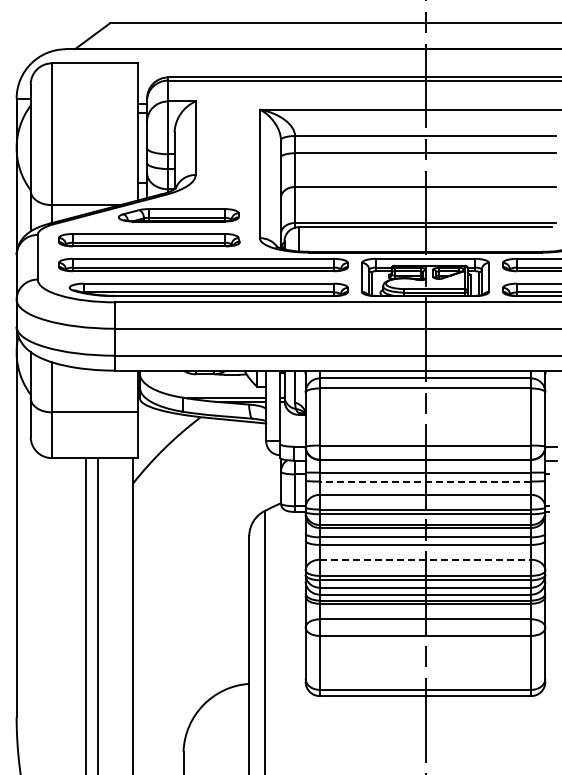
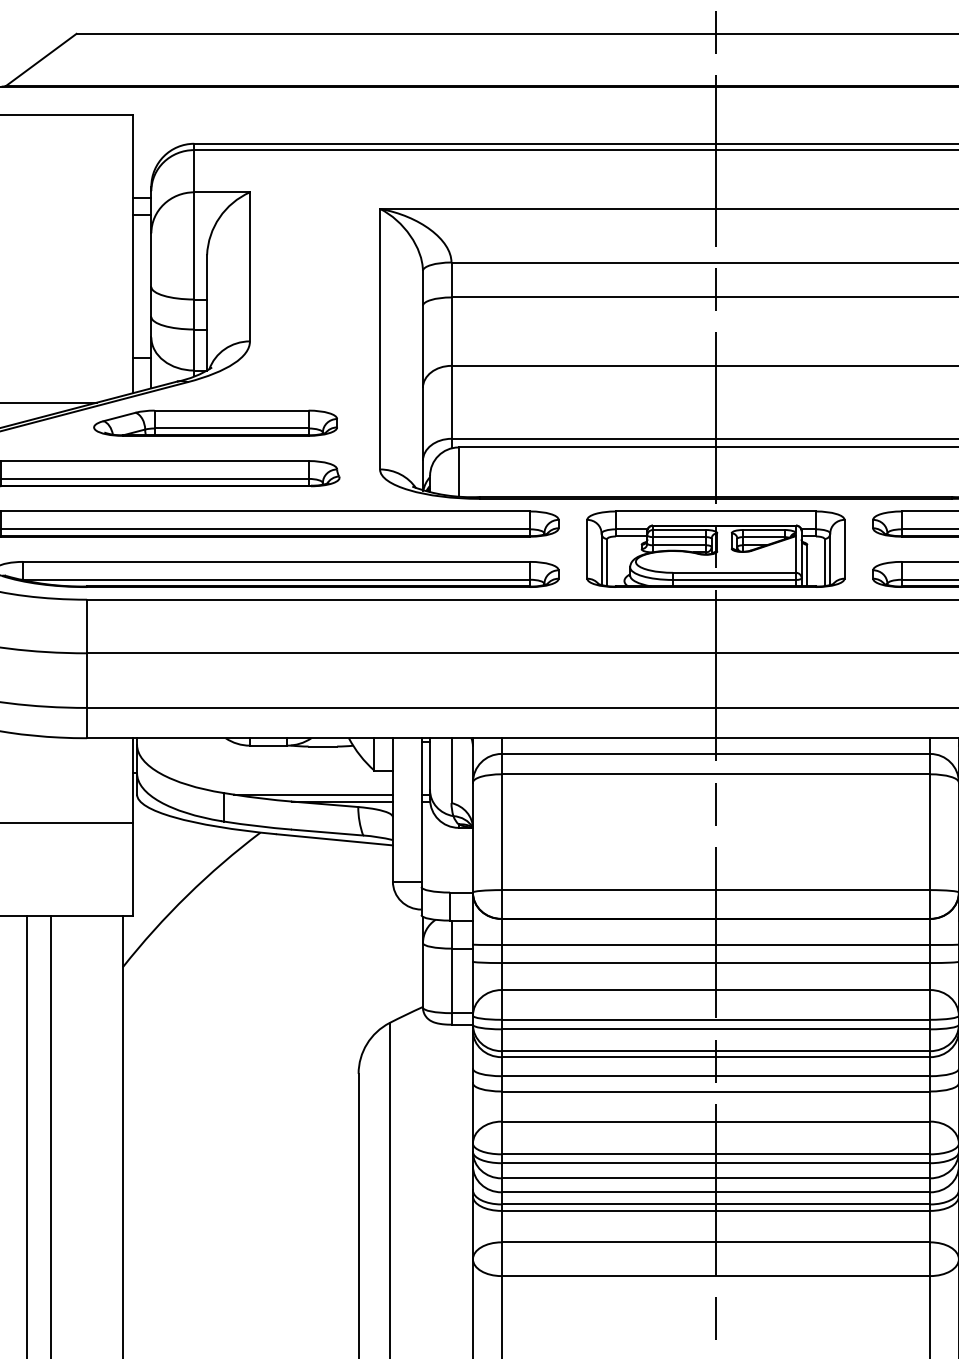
line: (425, 481) -> (715, 962), dashed -> solid
line: (425, 559) -> (715, 1121), dashed -> solid

